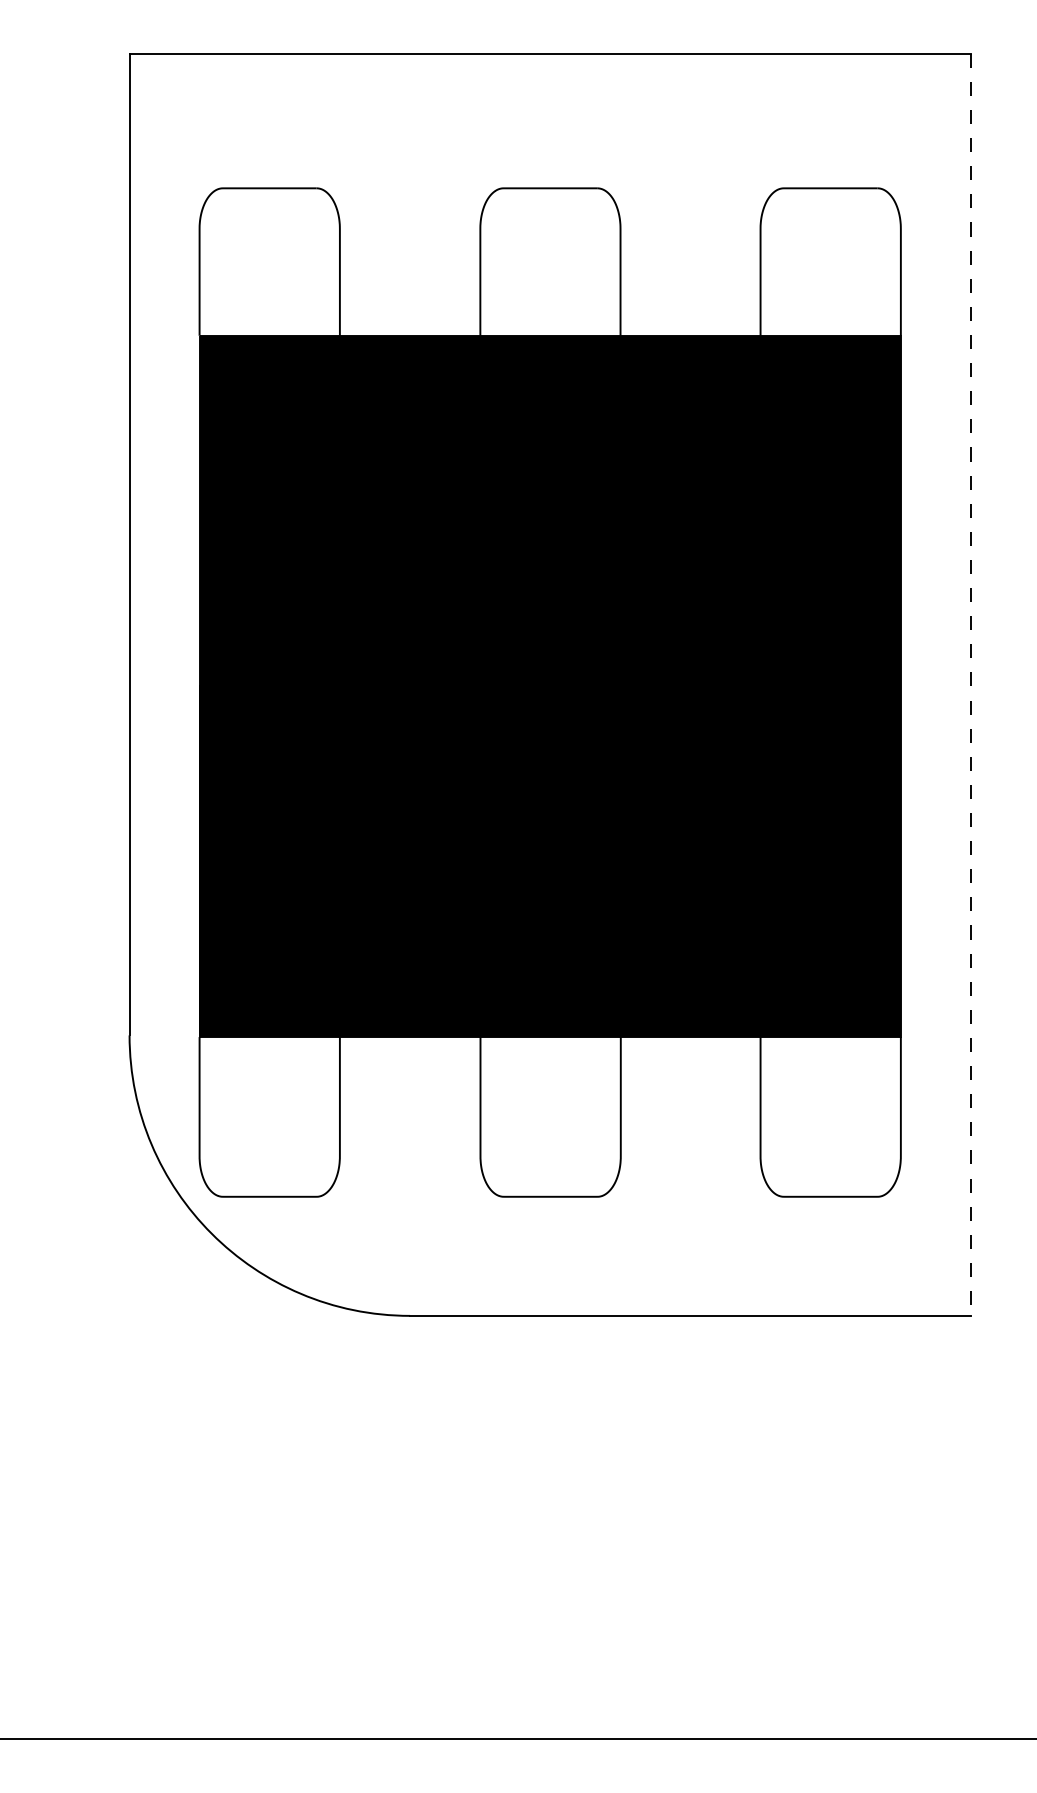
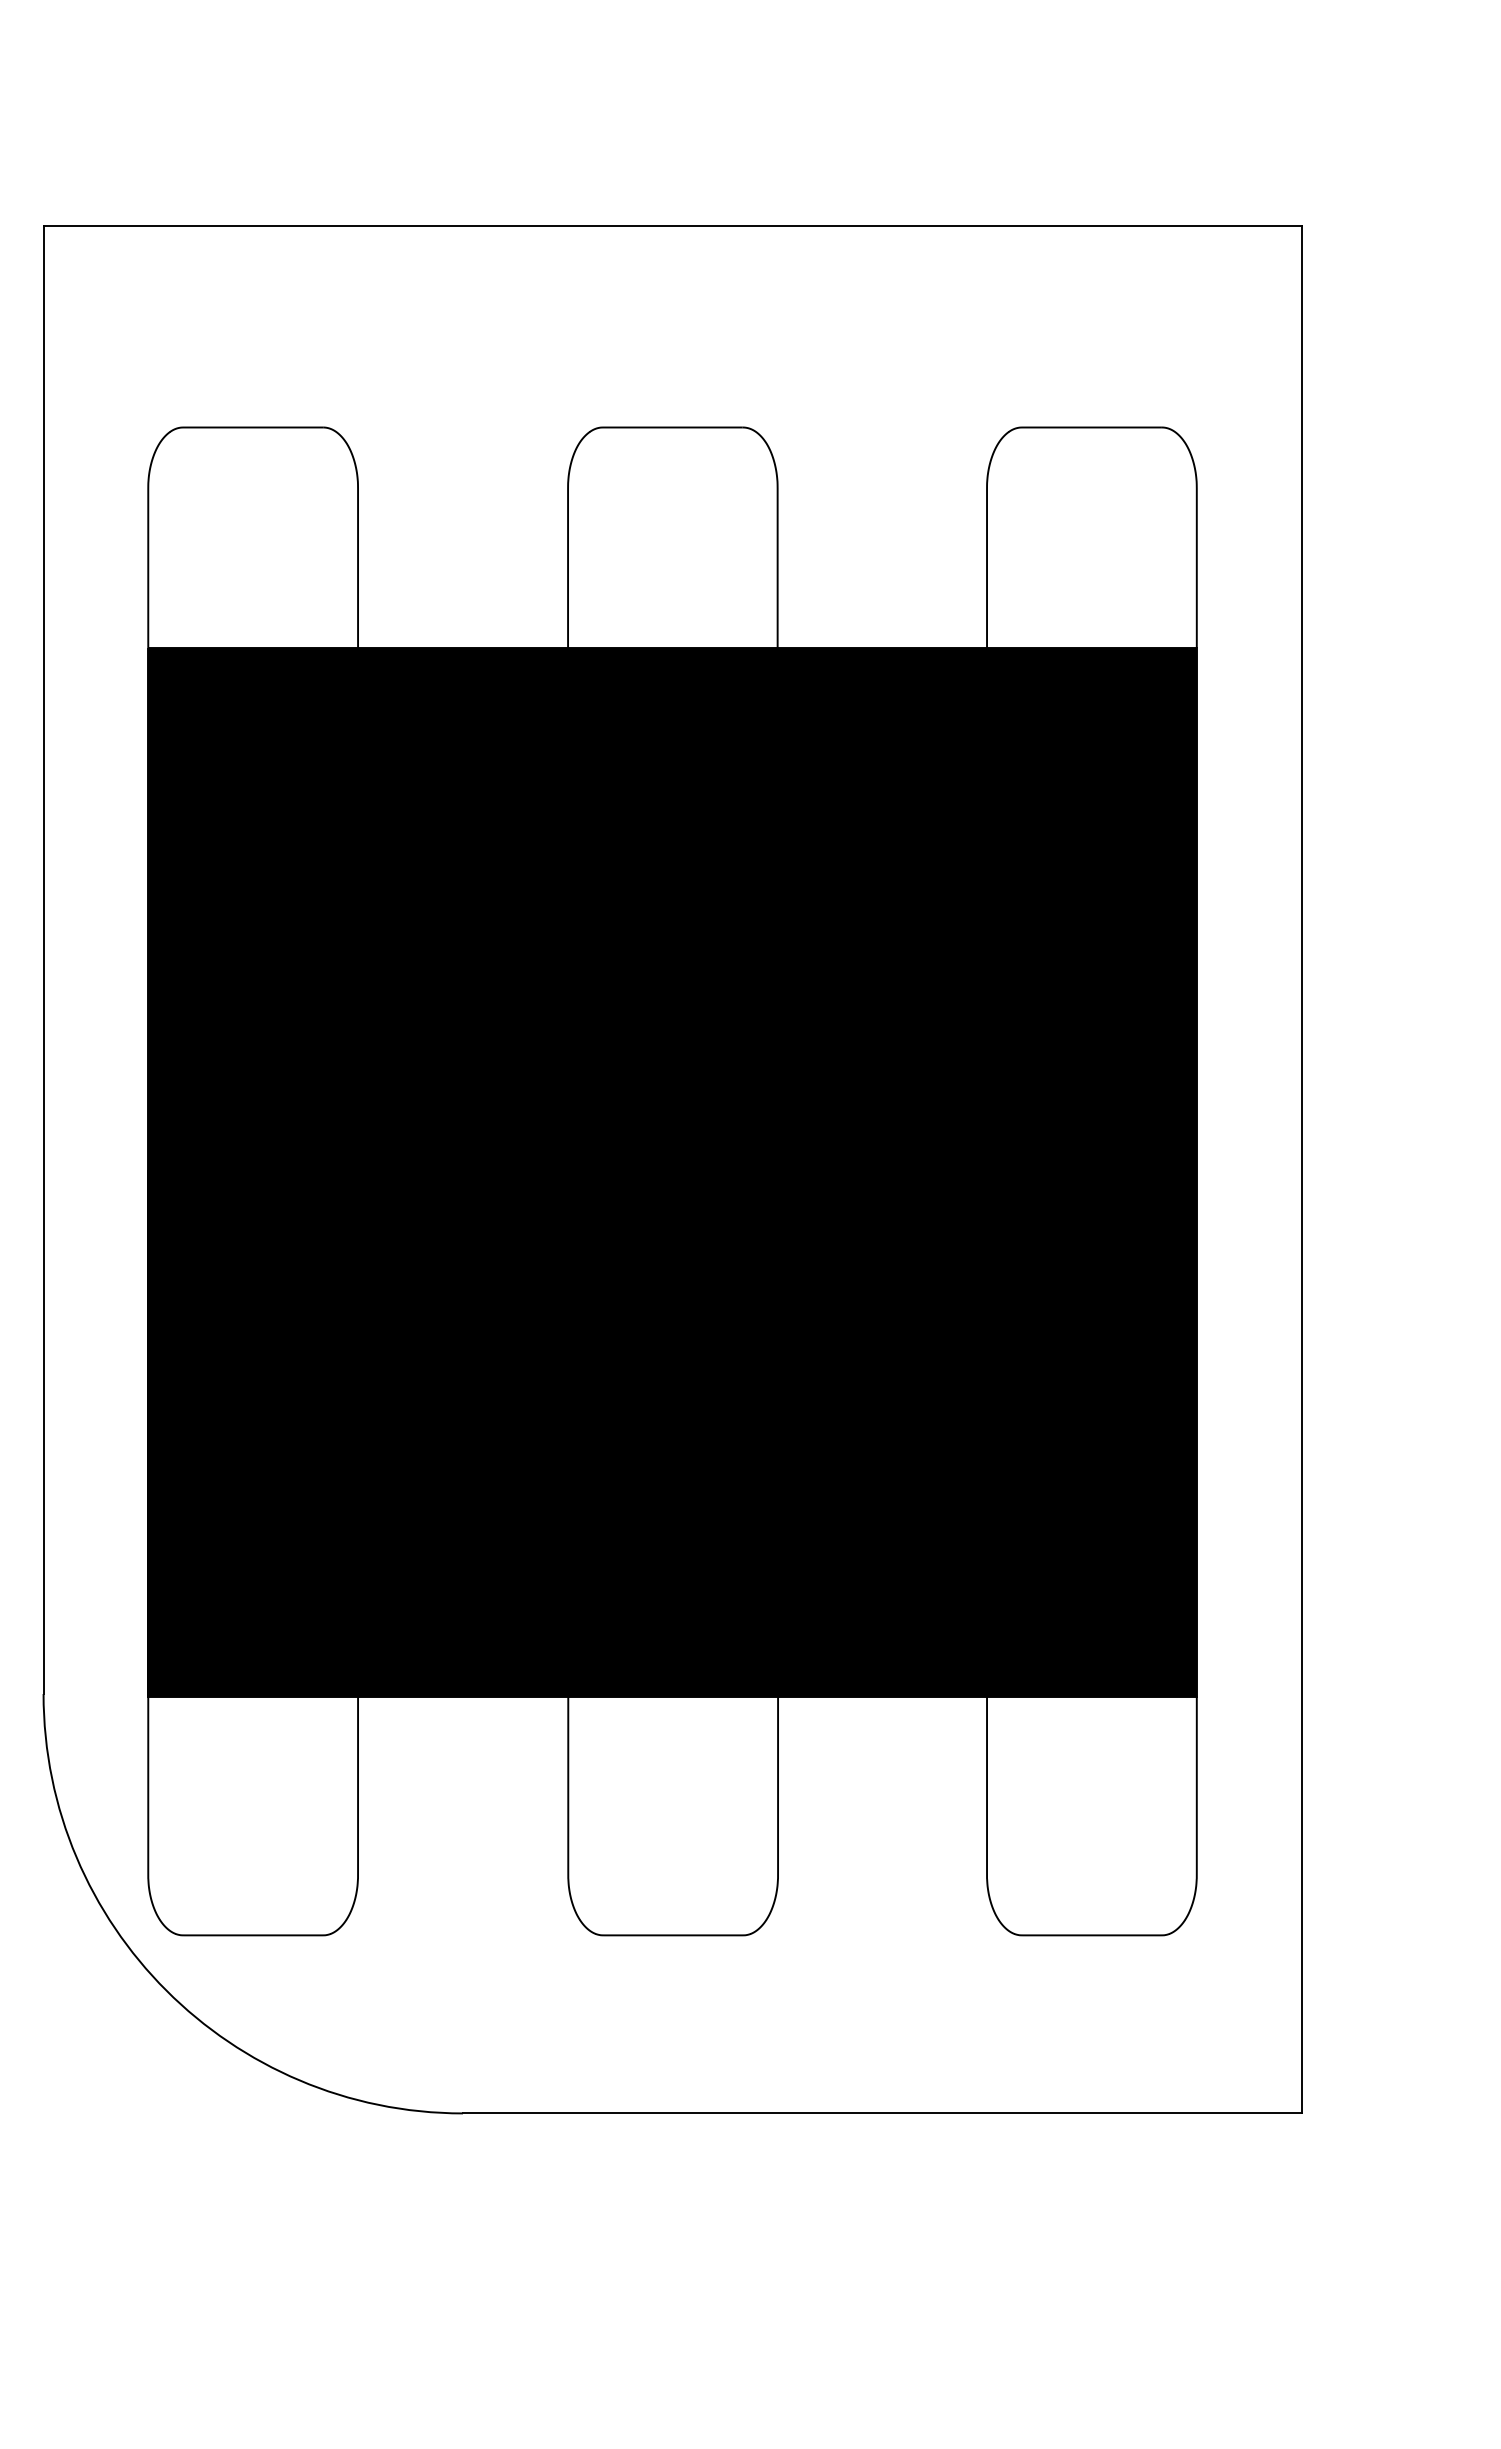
line: (971, 685) -> (1302, 1170), dashed -> solid

